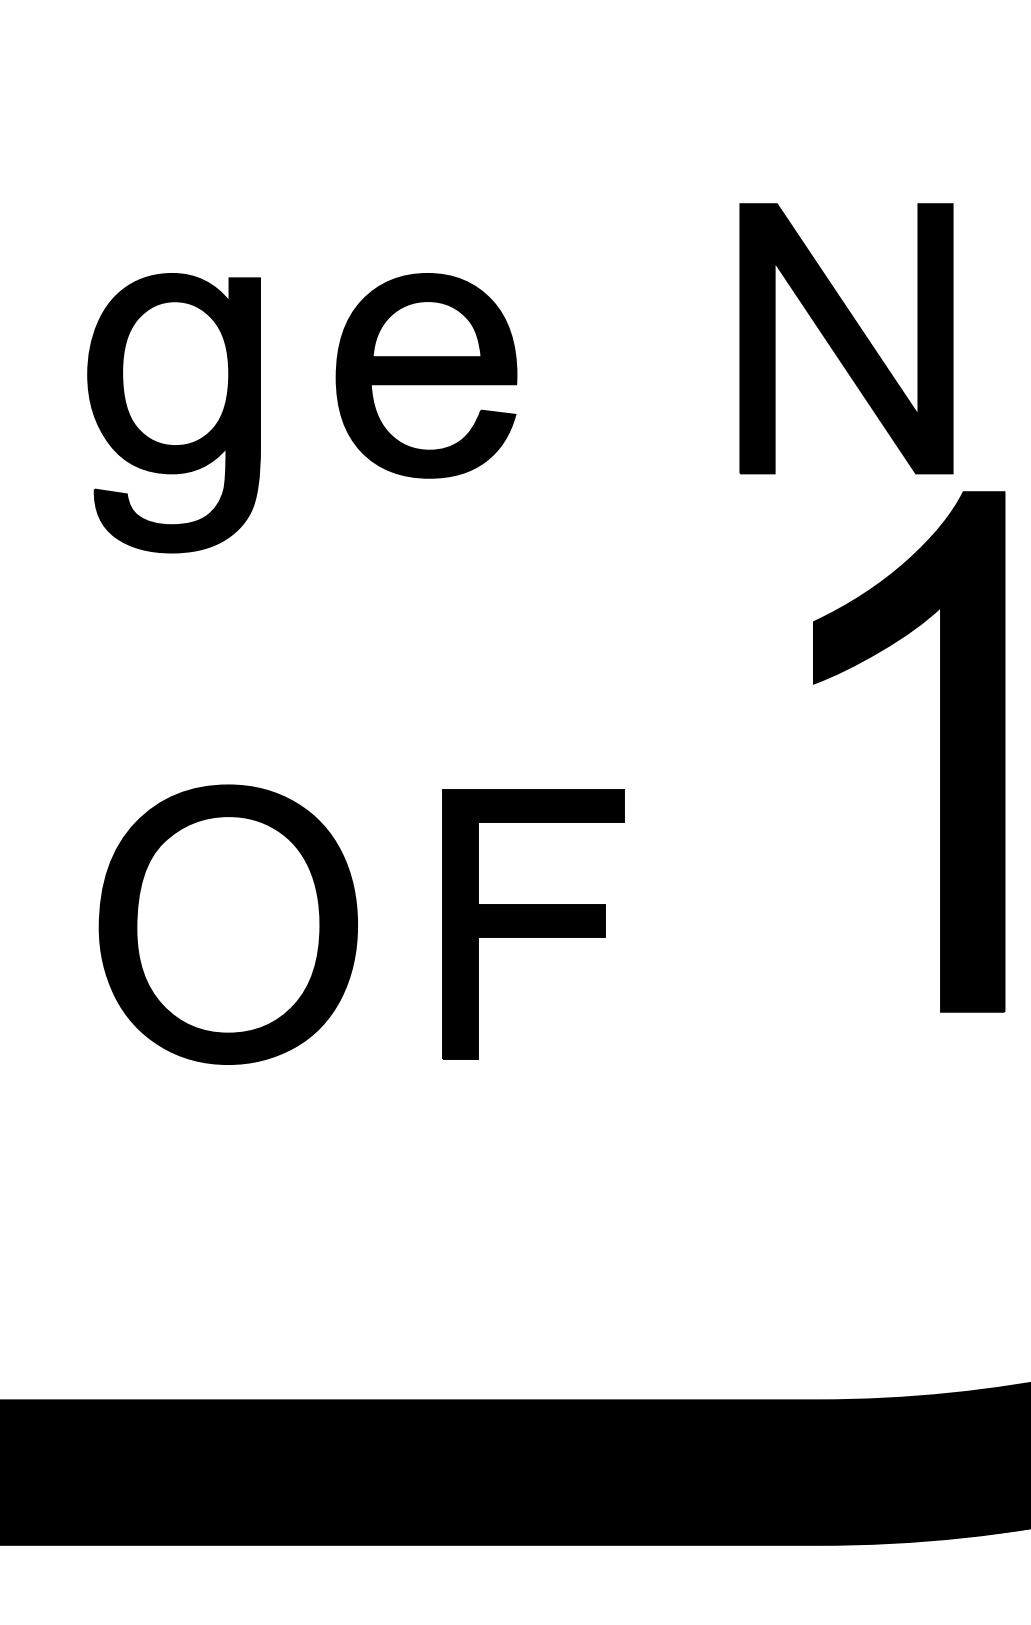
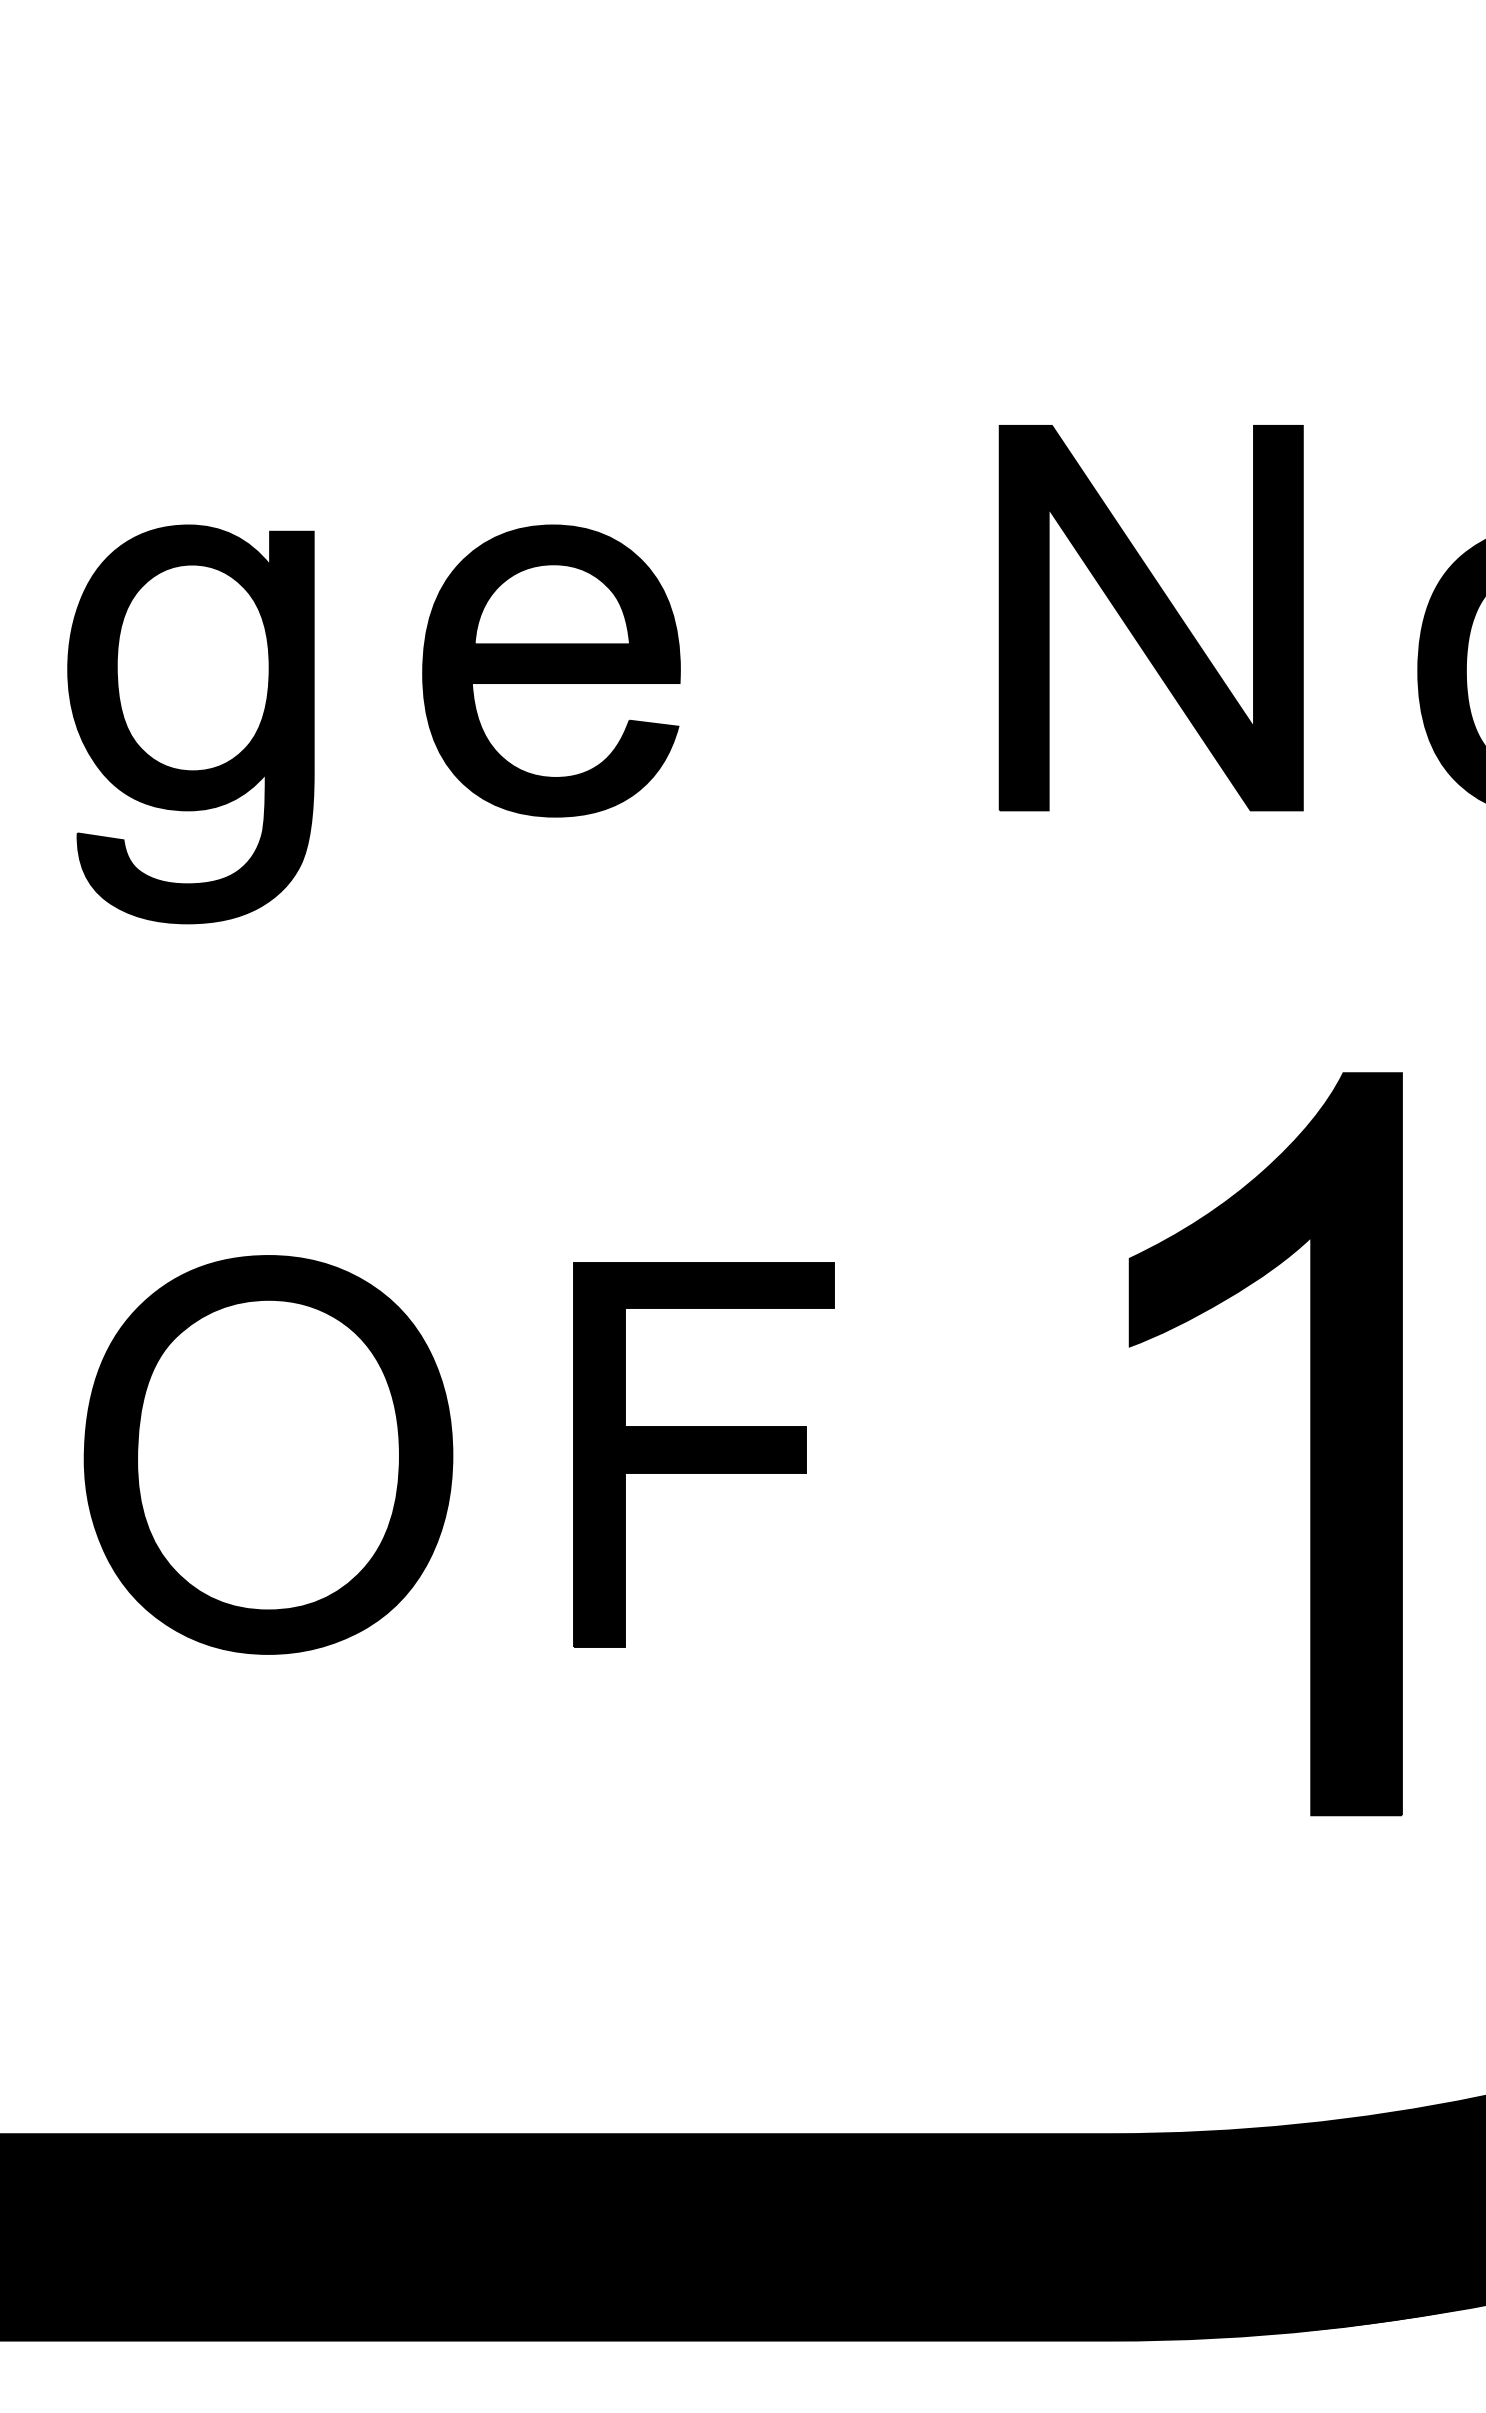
part: (940, 752) -> (1310, 1444), moved

